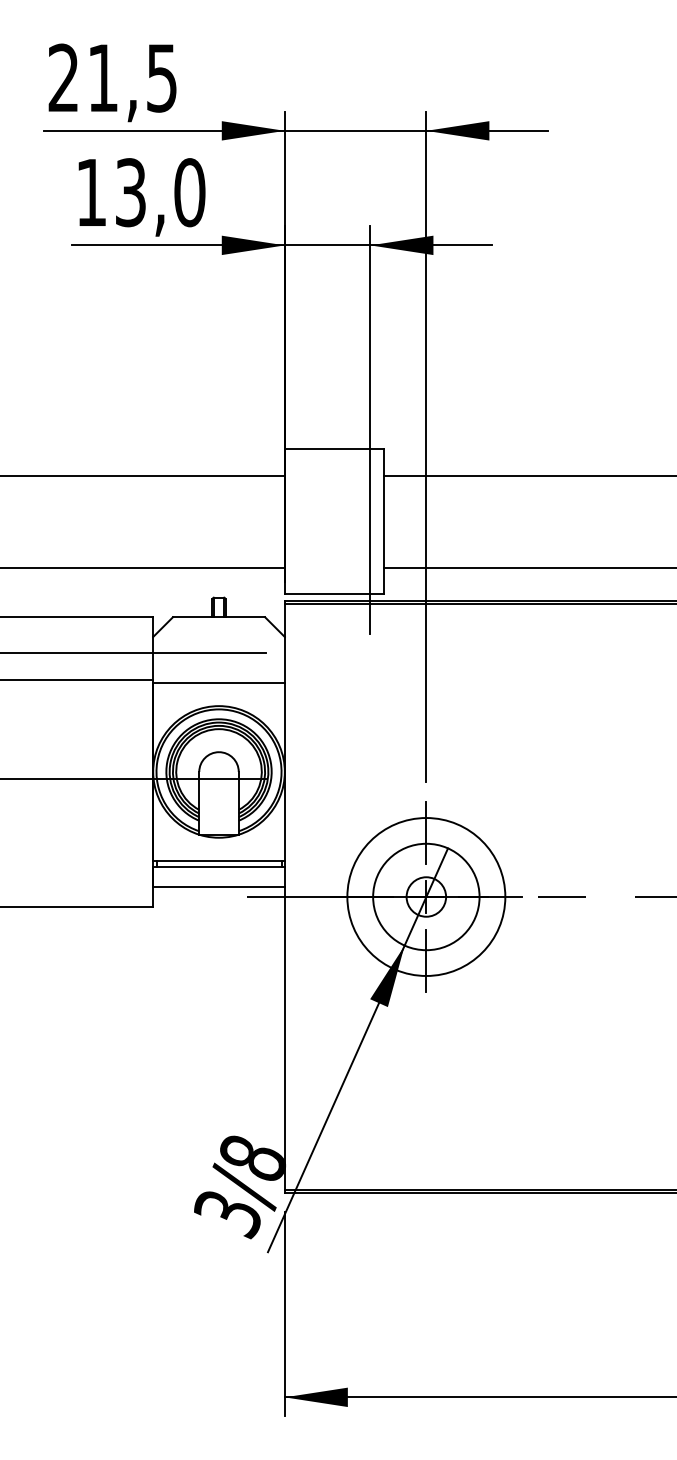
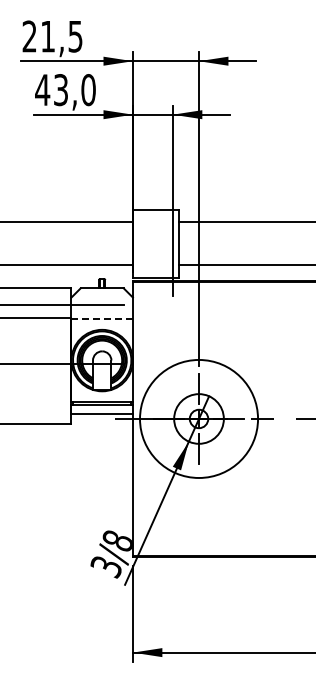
text: (91, 191) -> (42, 89), 13,0 -> 43,0
line: (219, 683) -> (102, 319), solid -> dashed
circle: (425, 895) -> (198, 418), size x1.6

